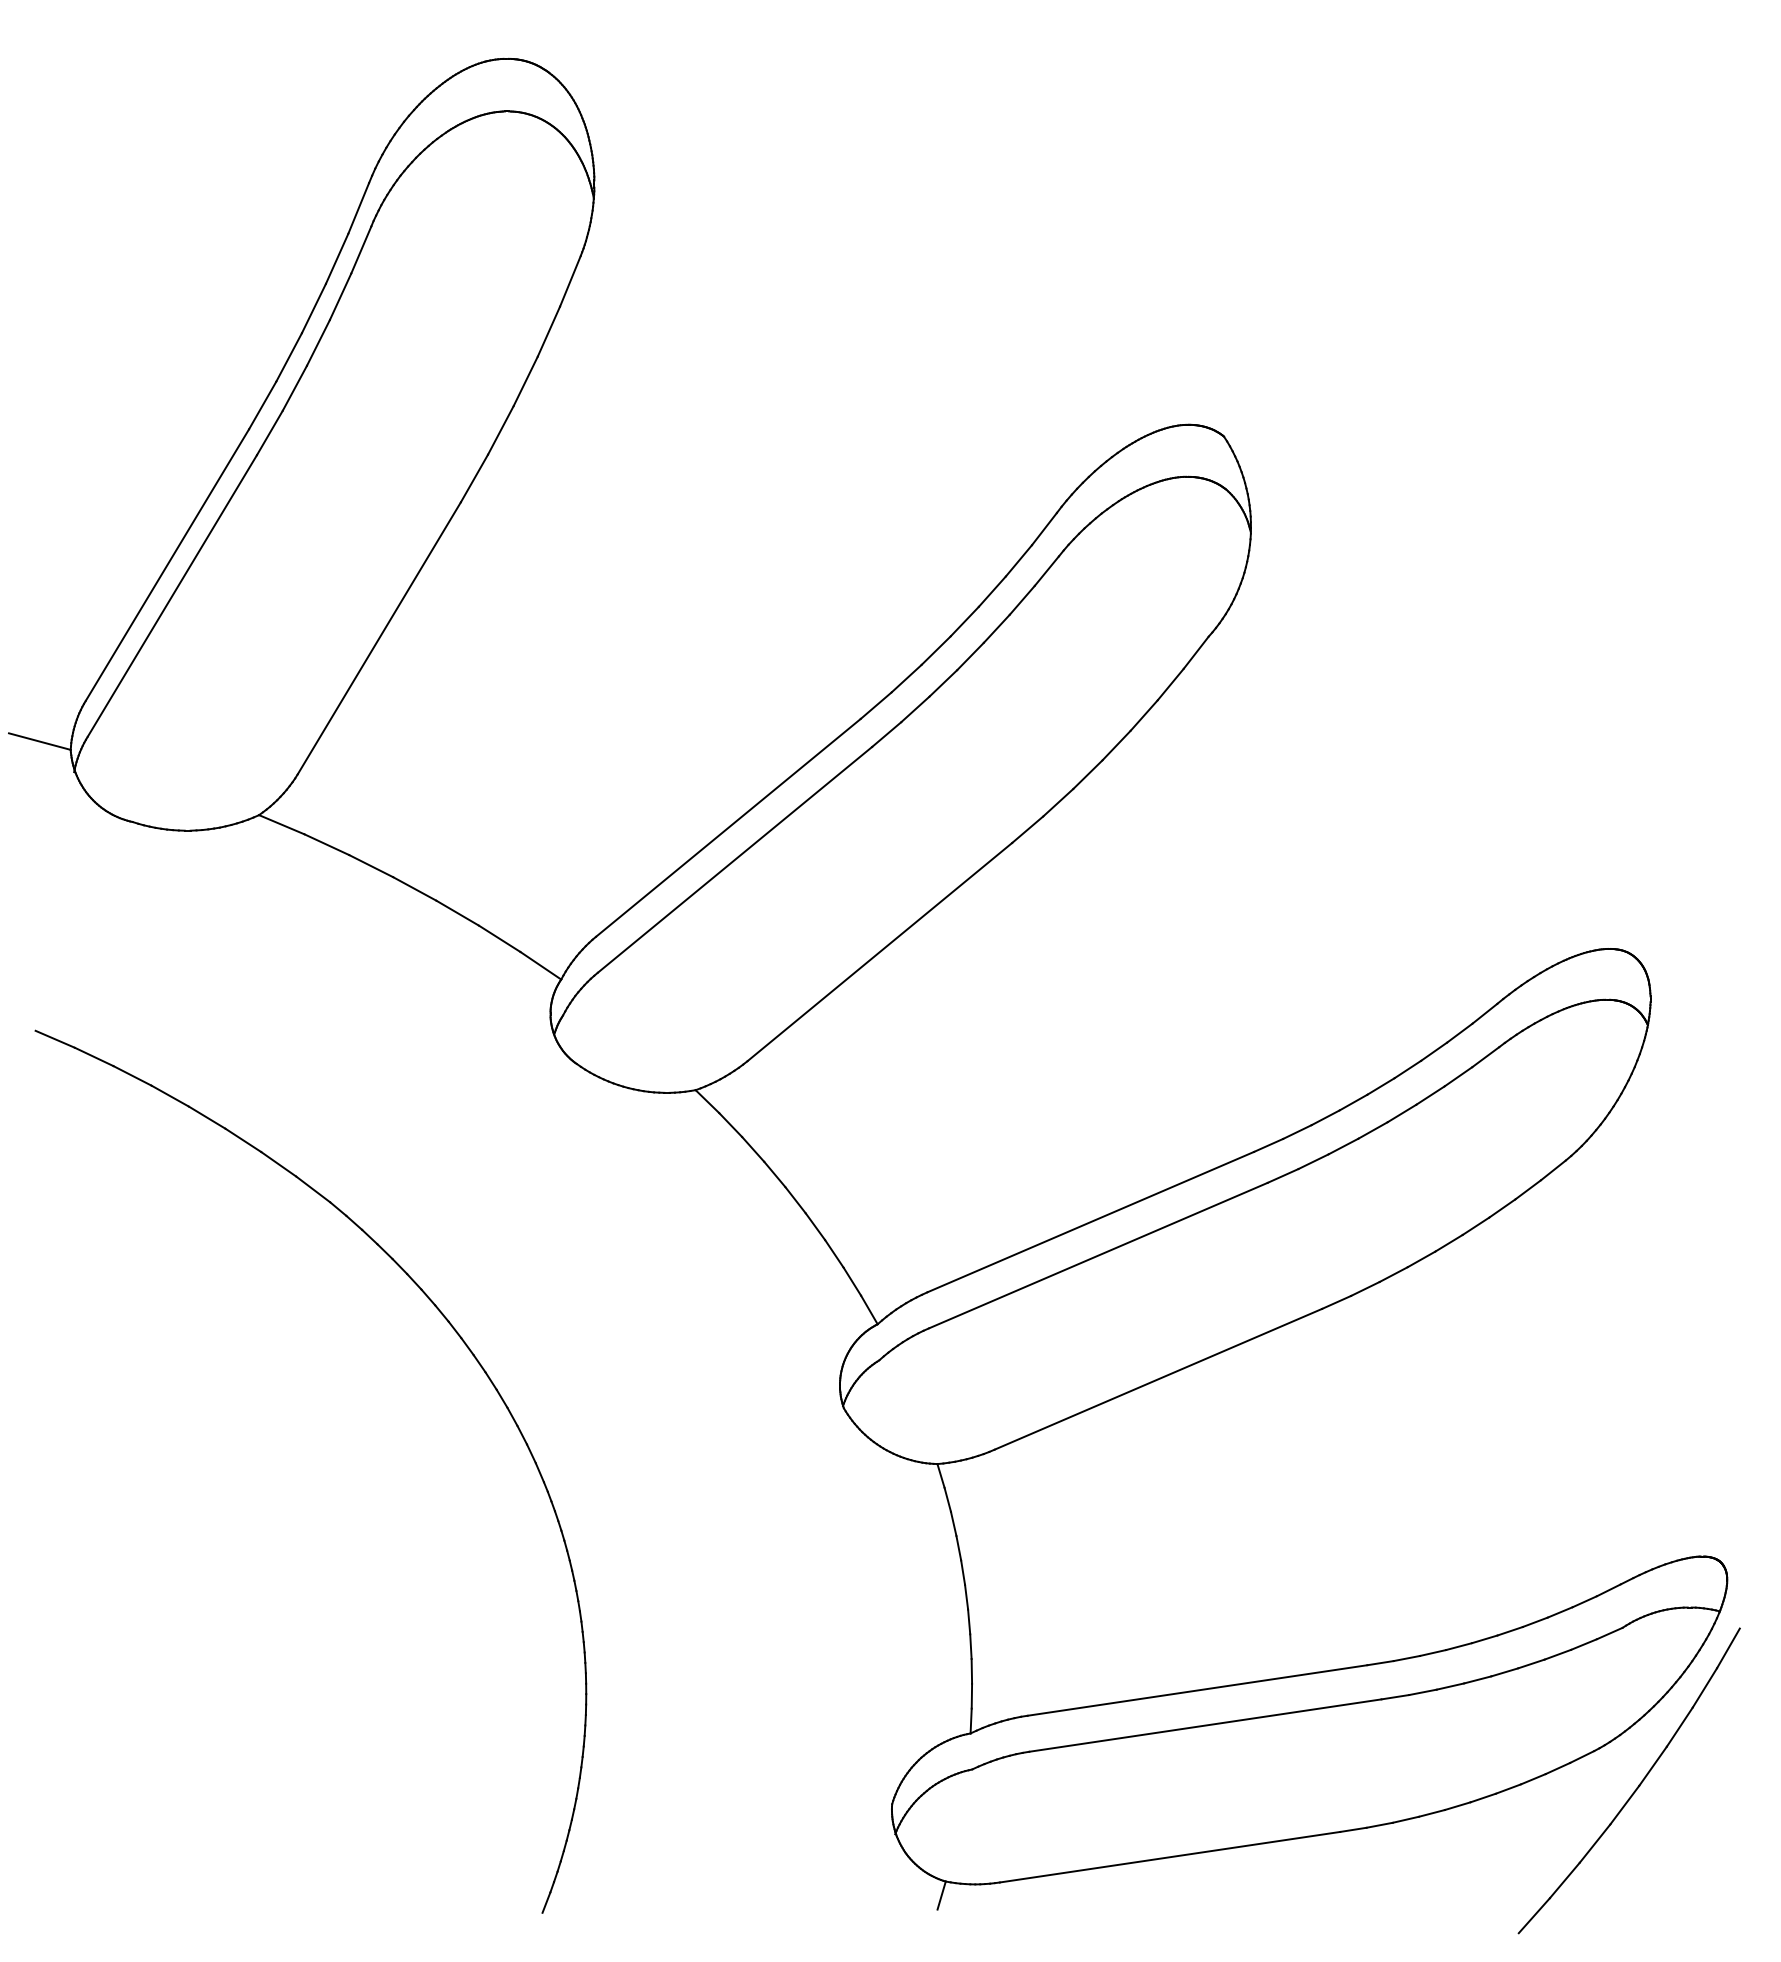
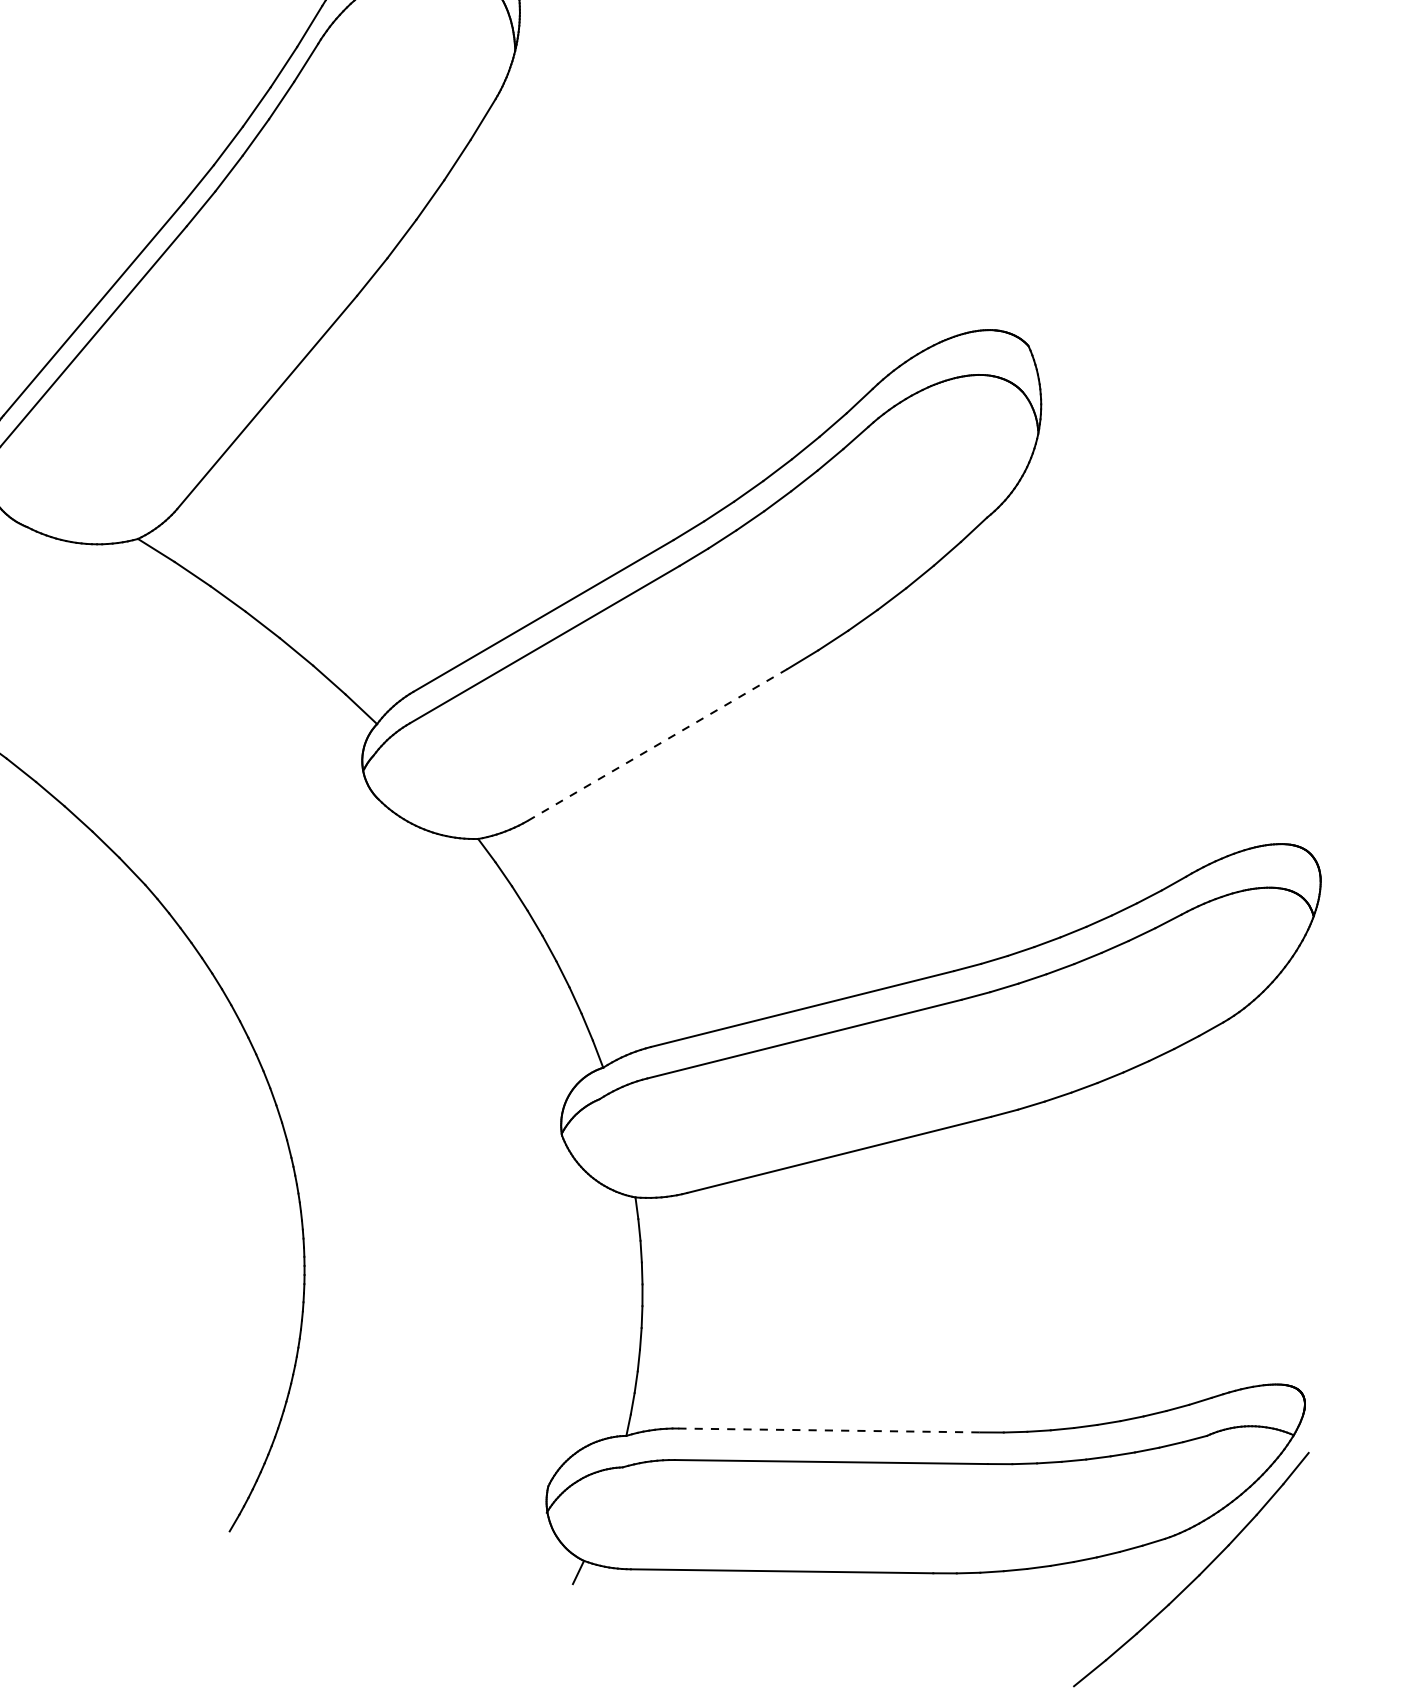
line: (879, 952) -> (657, 745), solid -> dashed
line: (1197, 1690) -> (829, 1430), solid -> dashed

